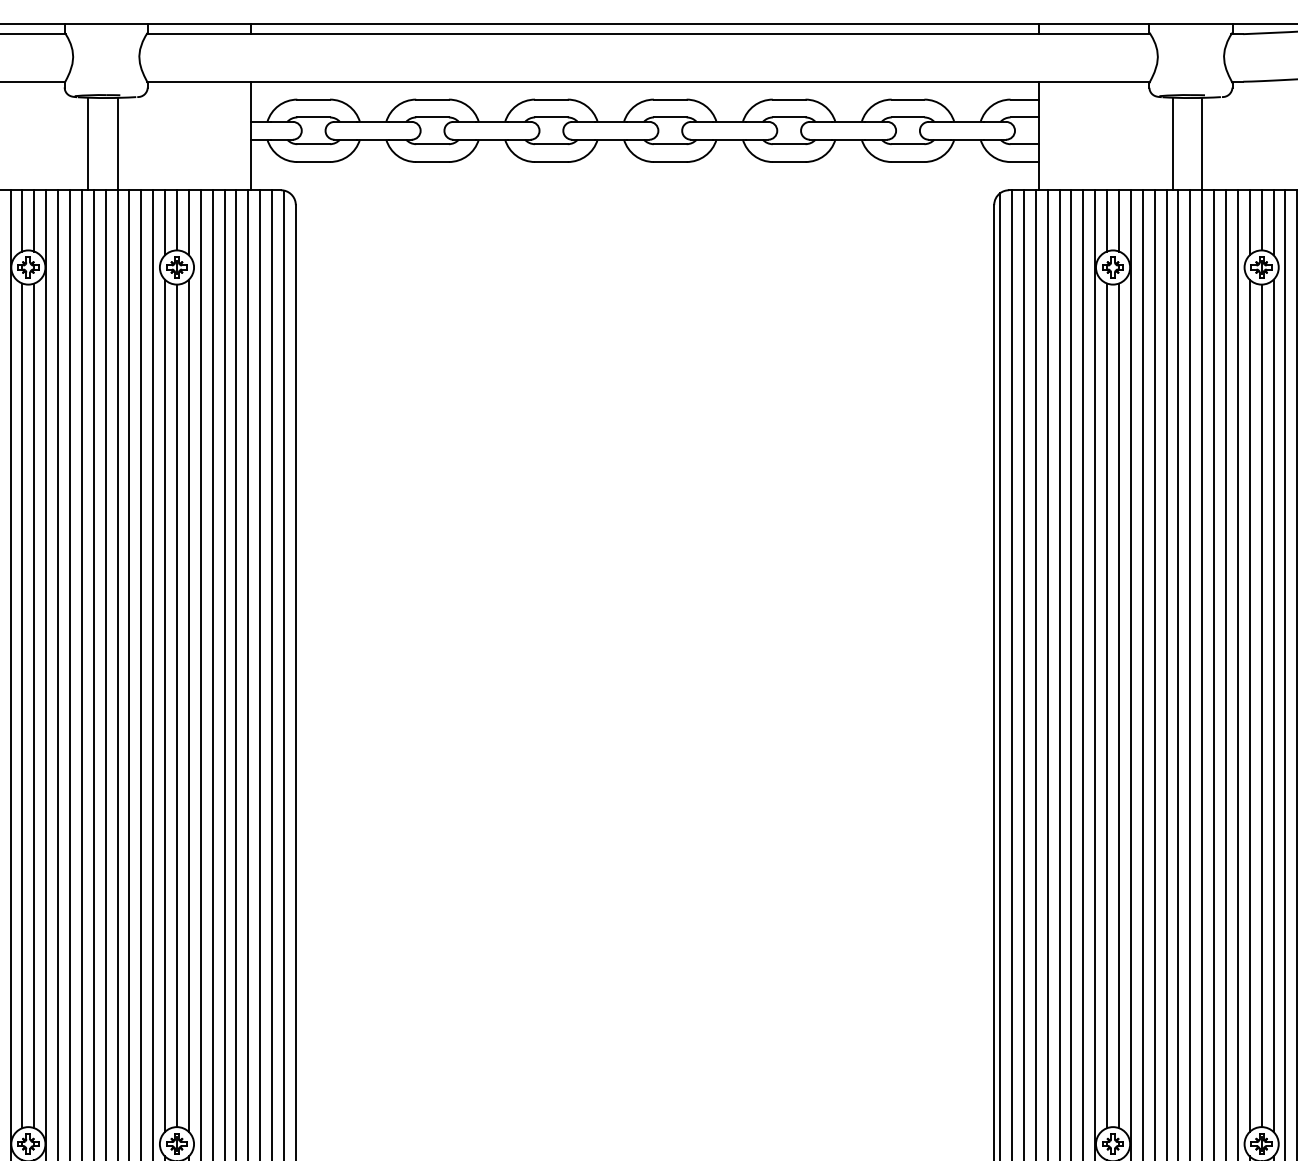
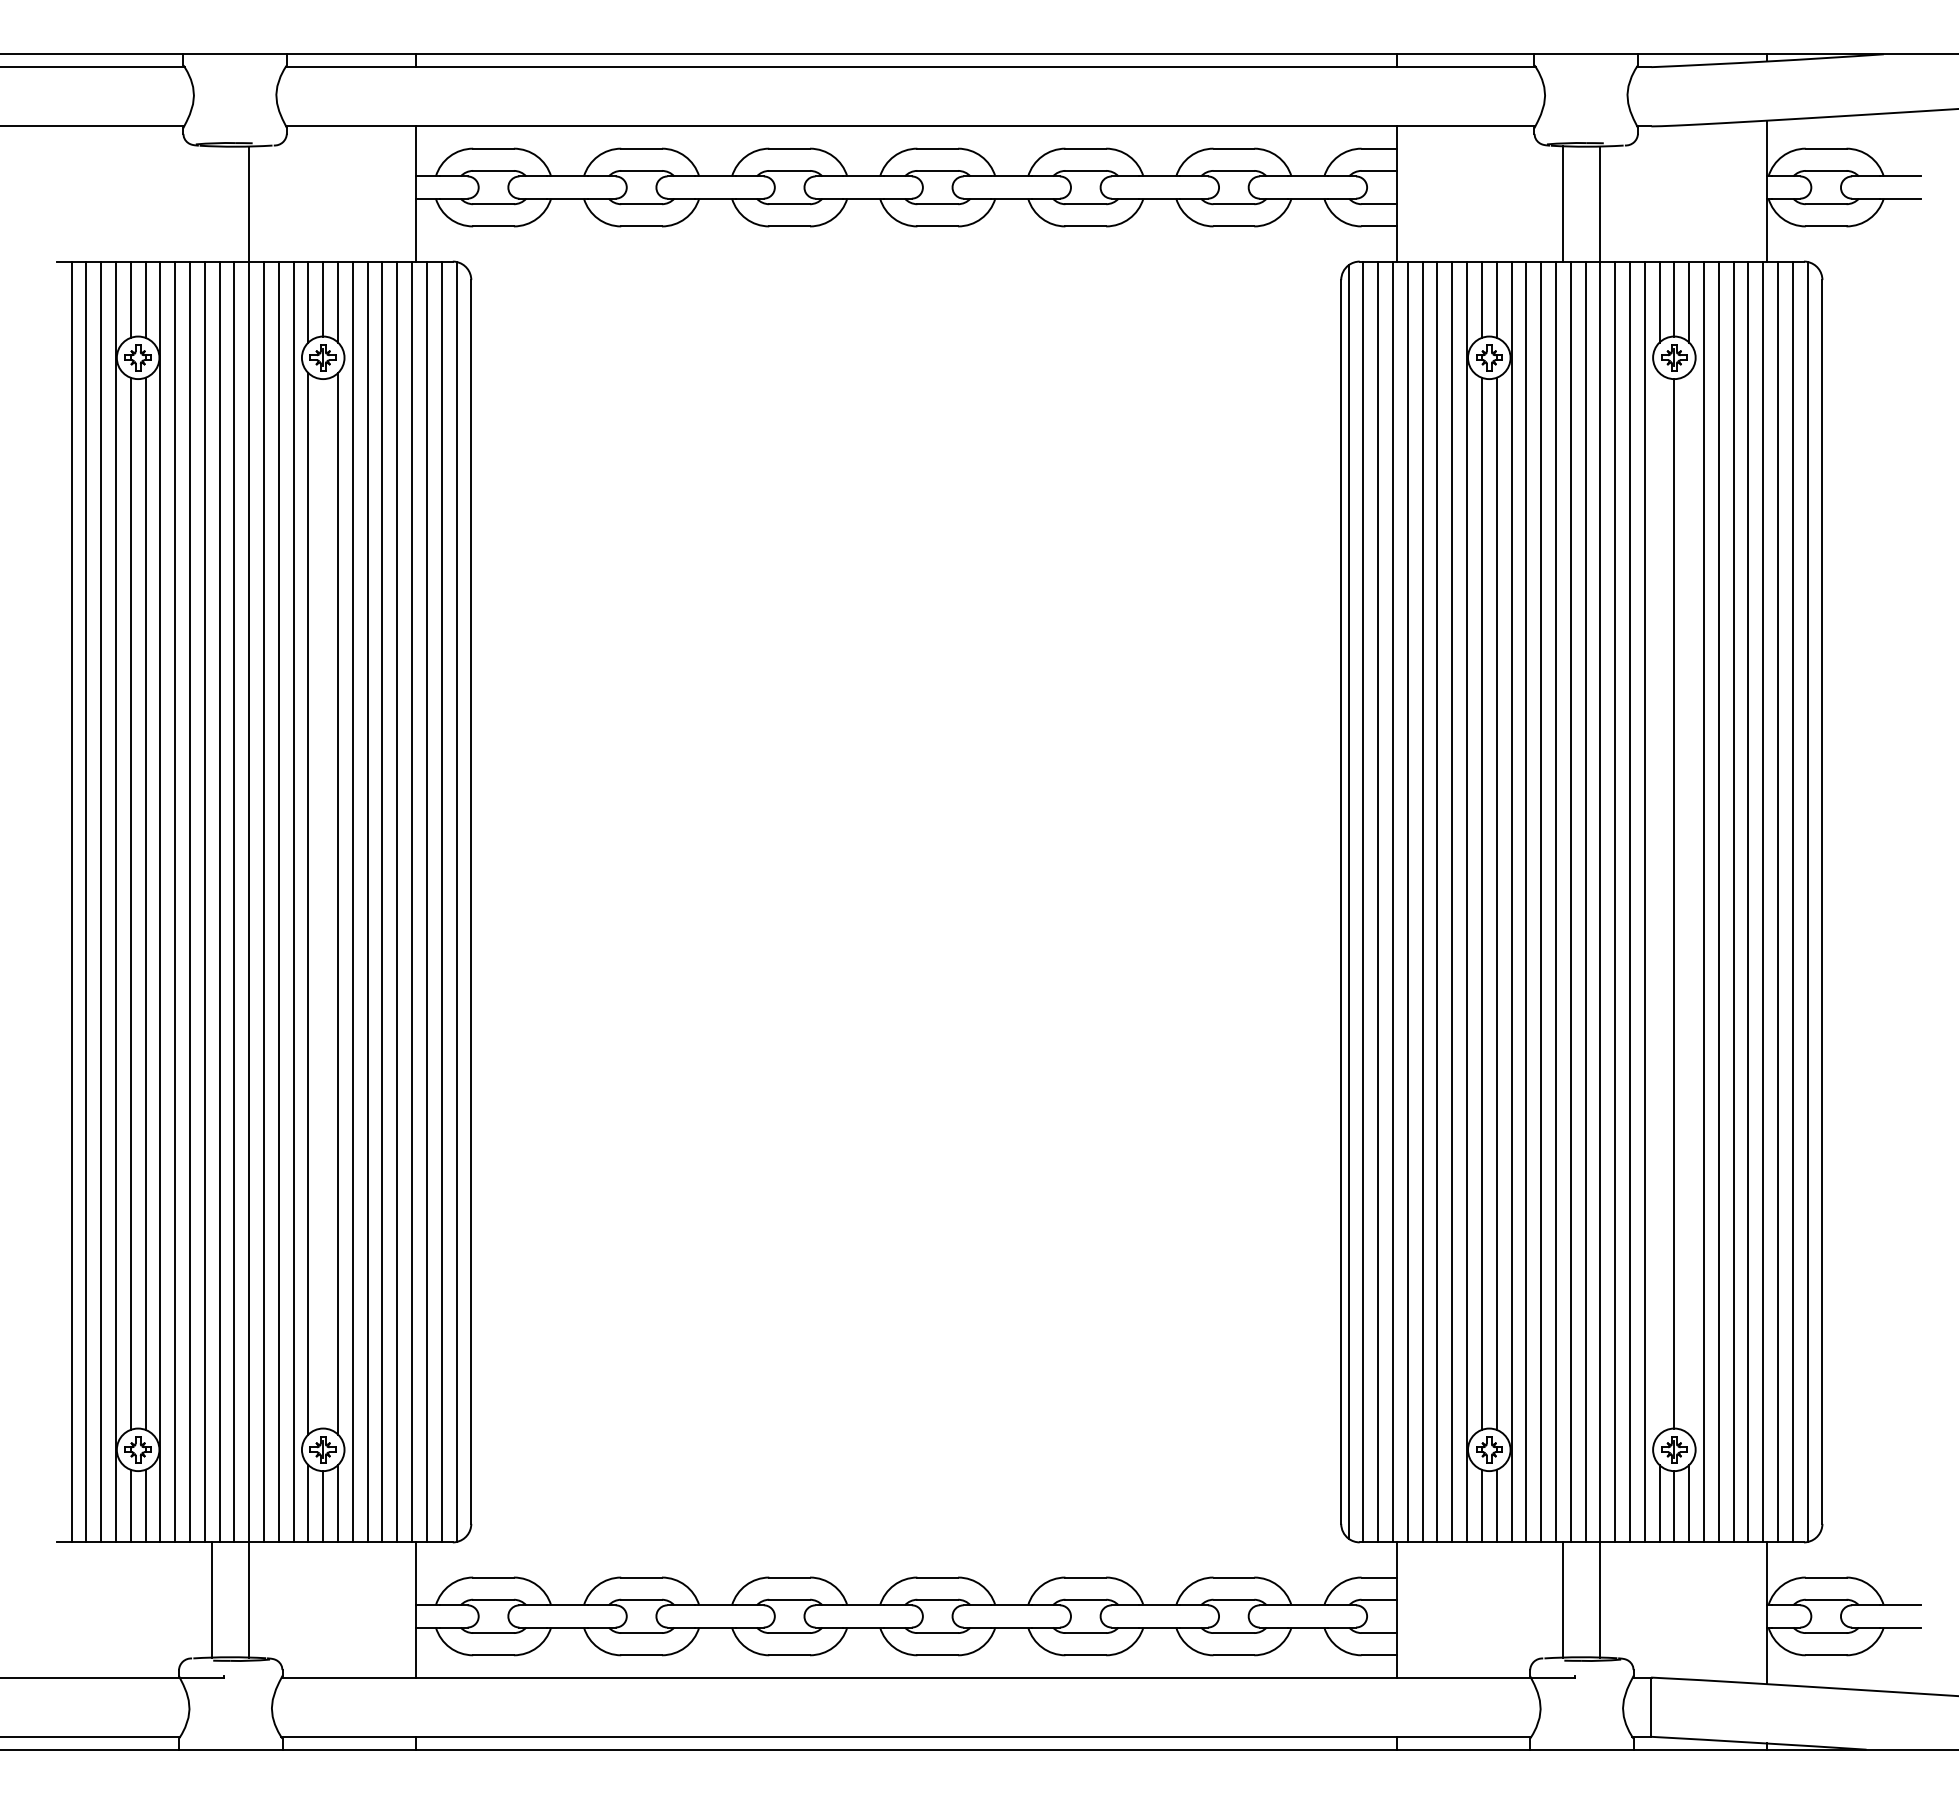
line: (88, 143) -> (212, 203), removed
line: (177, 705) -> (323, 903), removed
line: (1249, 705) -> (1659, 903), removed
line: (1273, 705) -> (1689, 903), removed

